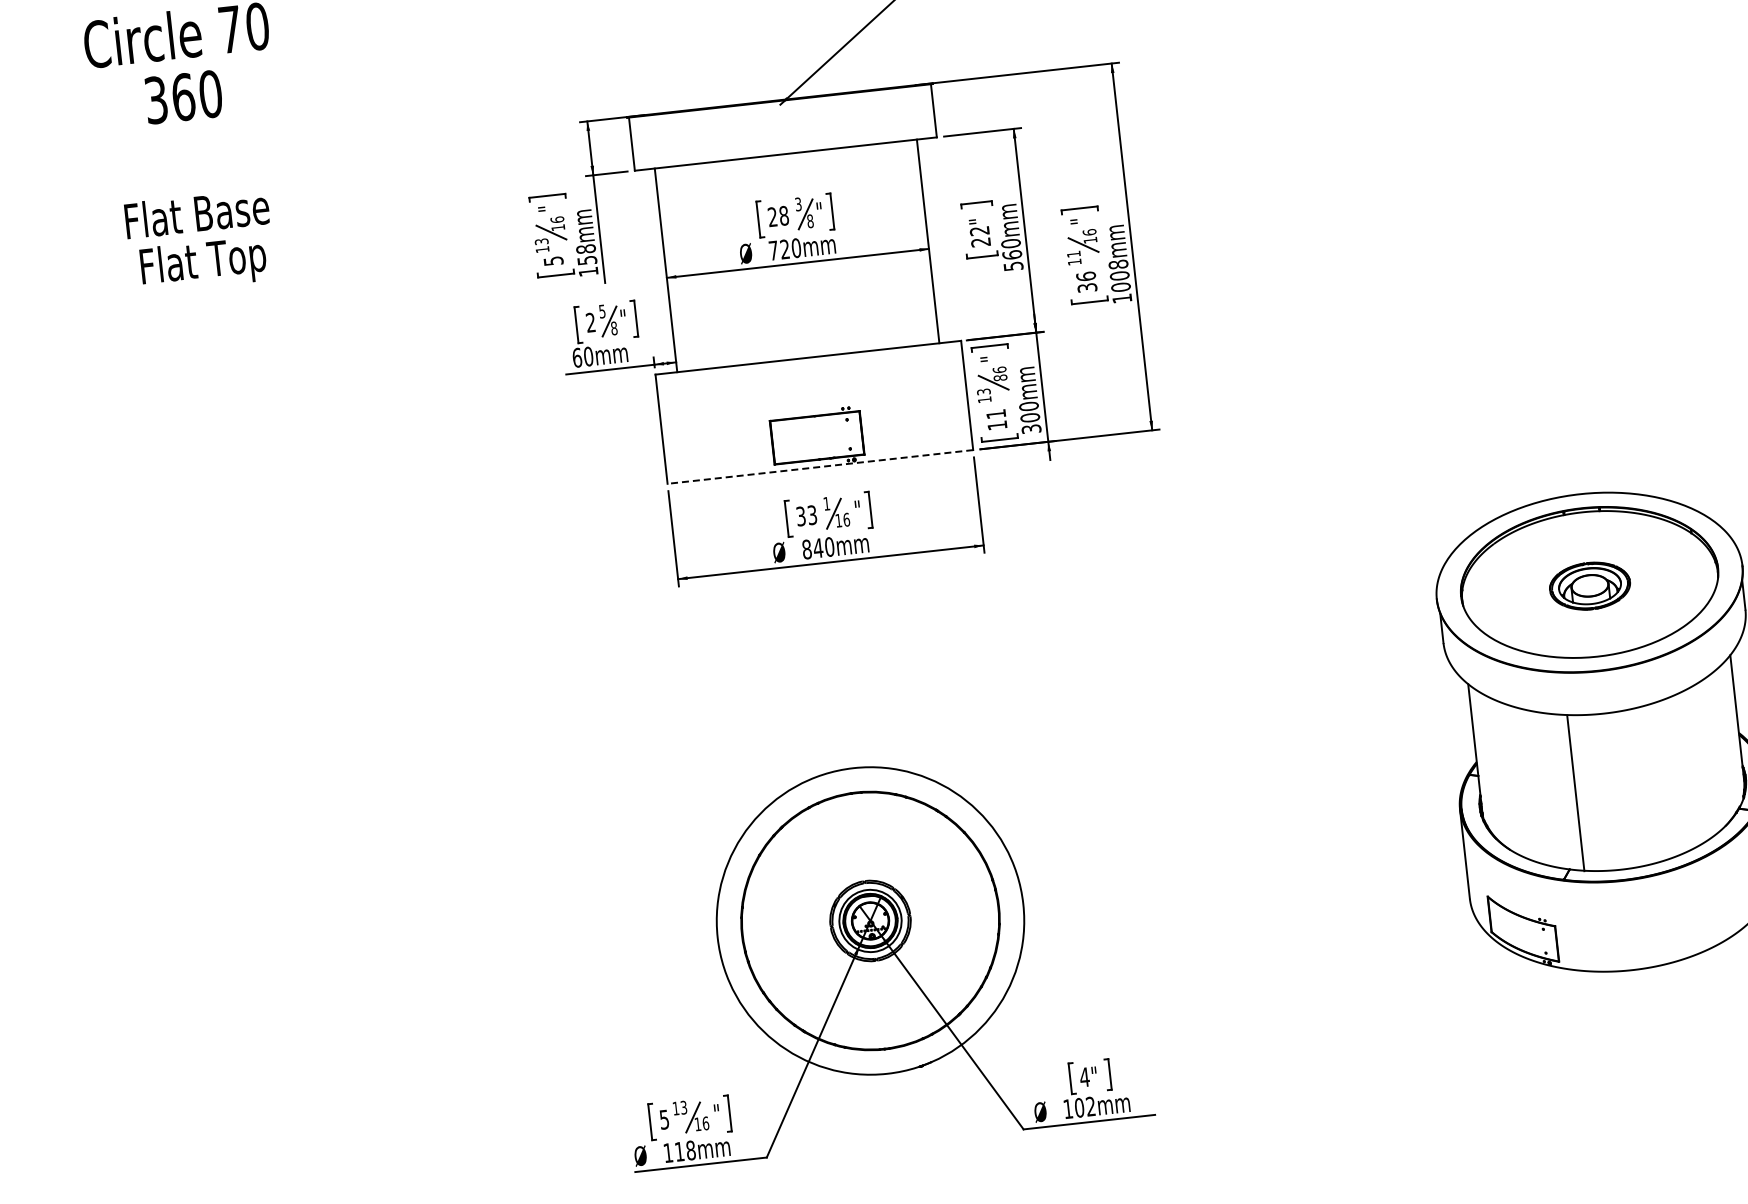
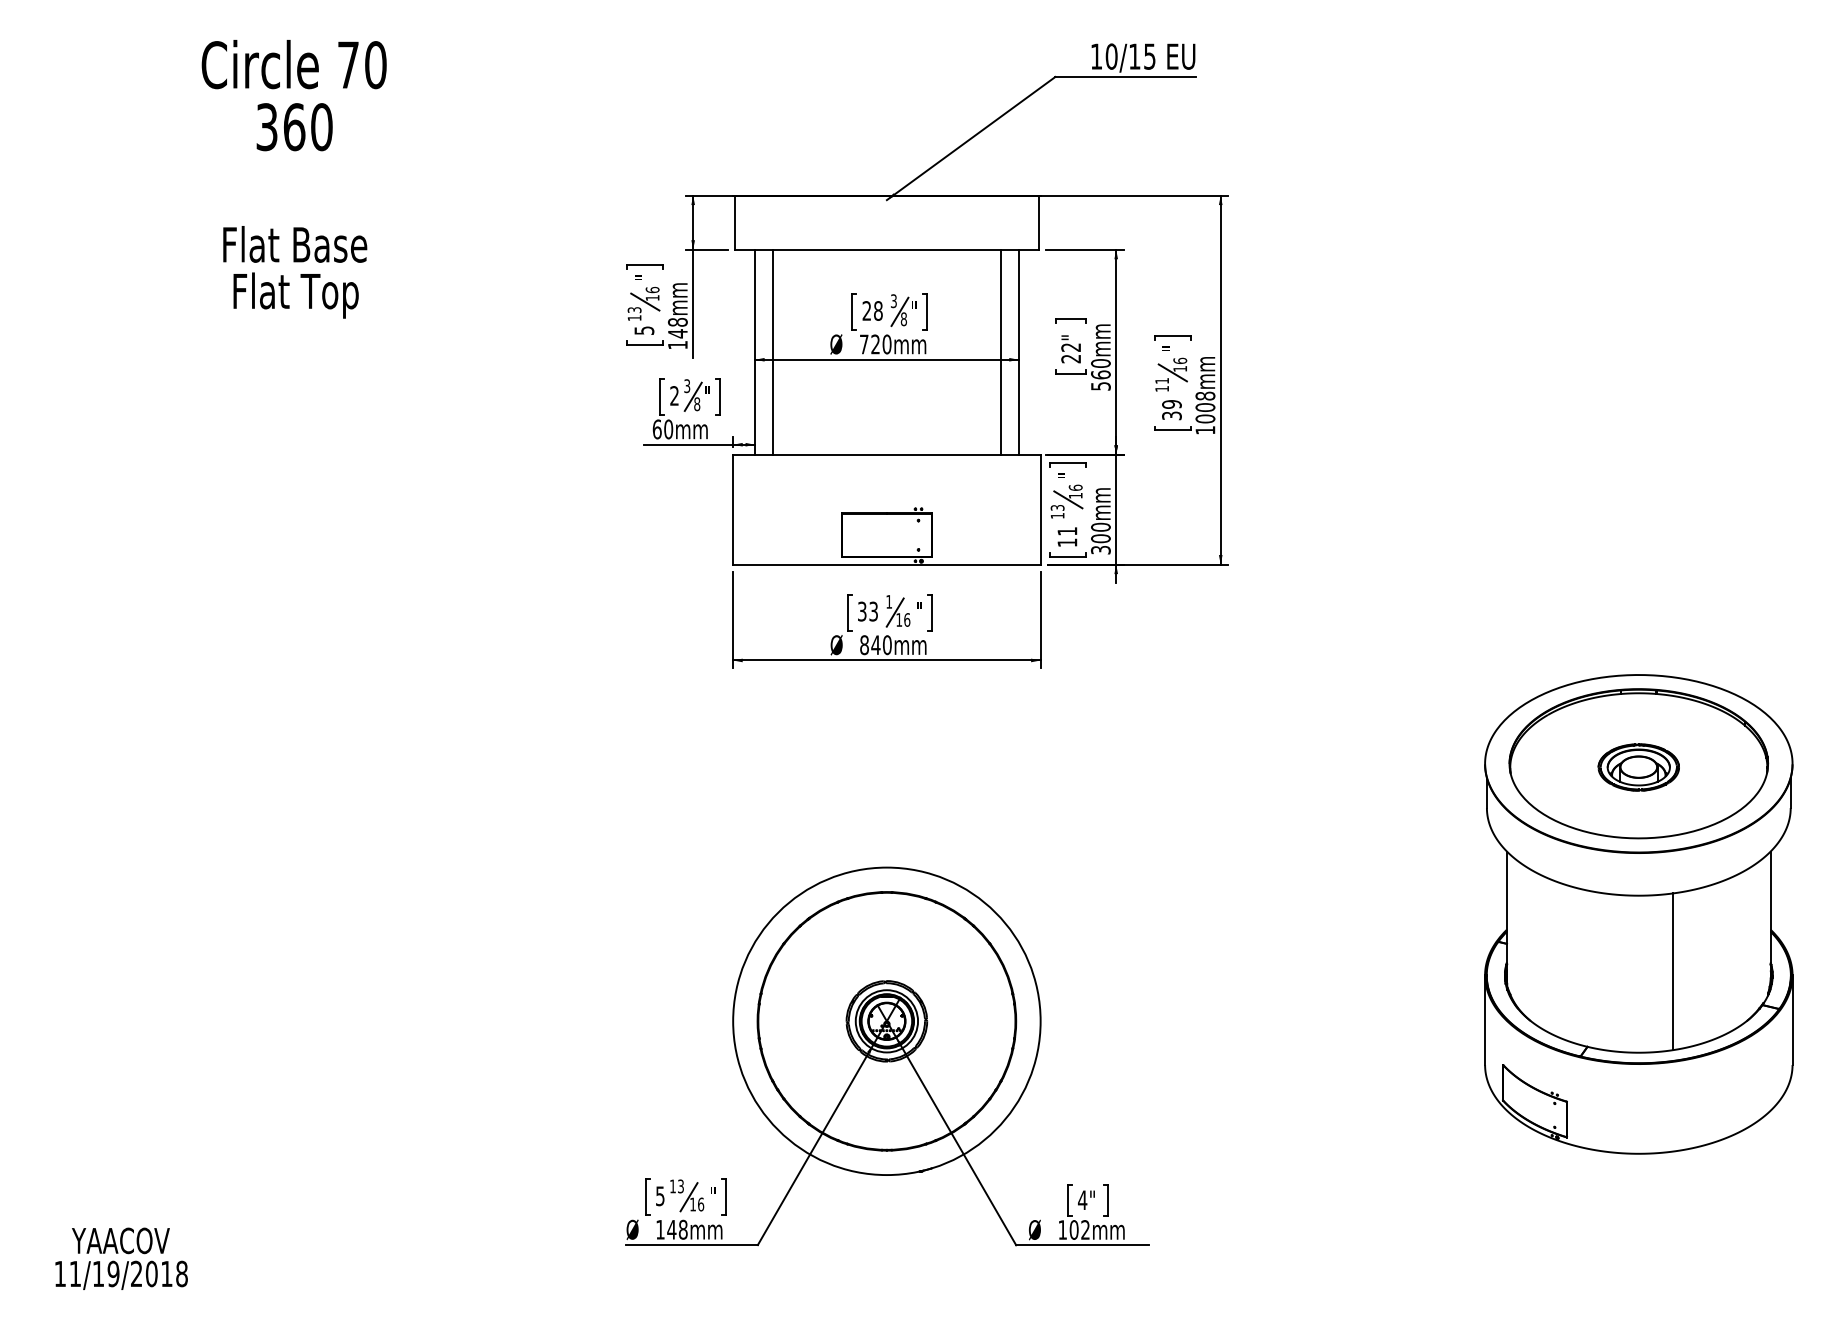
line: (910, 242) -> (1001, 351), added
text: (586, 260) -> (677, 333), 158mm -> 148mm
line: (683, 267) -> (772, 351), added
text: (1085, 276) -> (1171, 404), 36 -> 39
text: (602, 310) -> (687, 385), 5 -> 3
text: (1000, 377) -> (1075, 495), 86 -> 16
line: (819, 466) -> (886, 564), dashed -> solid
line: (1575, 793) -> (1672, 971), moved
text: (679, 1151) -> (671, 1229), 118mm -> 148mm

